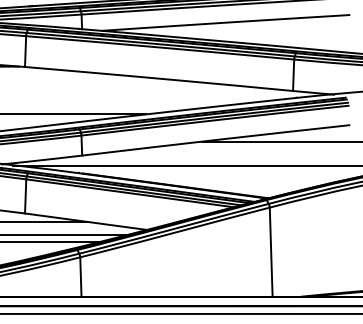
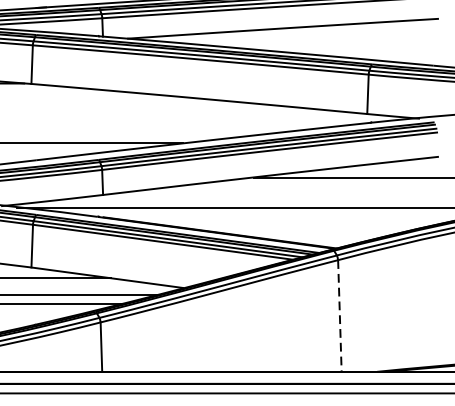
line: (271, 252) -> (340, 316), solid -> dashed

